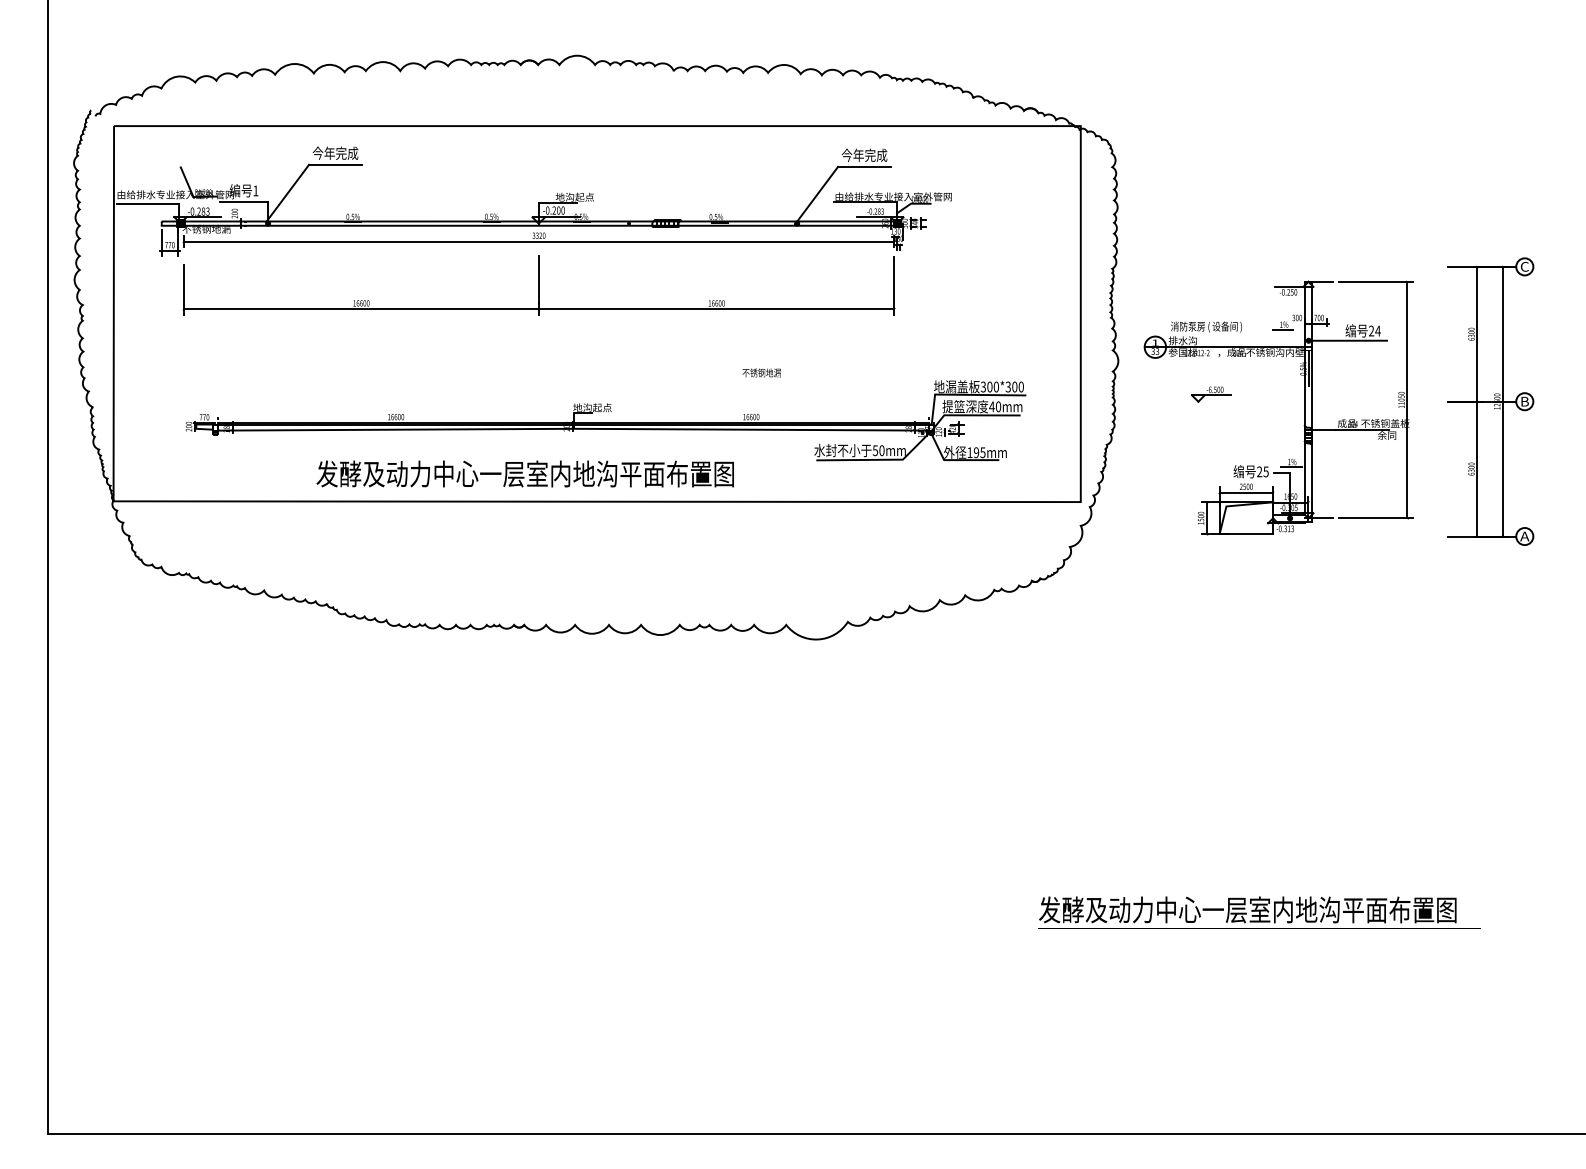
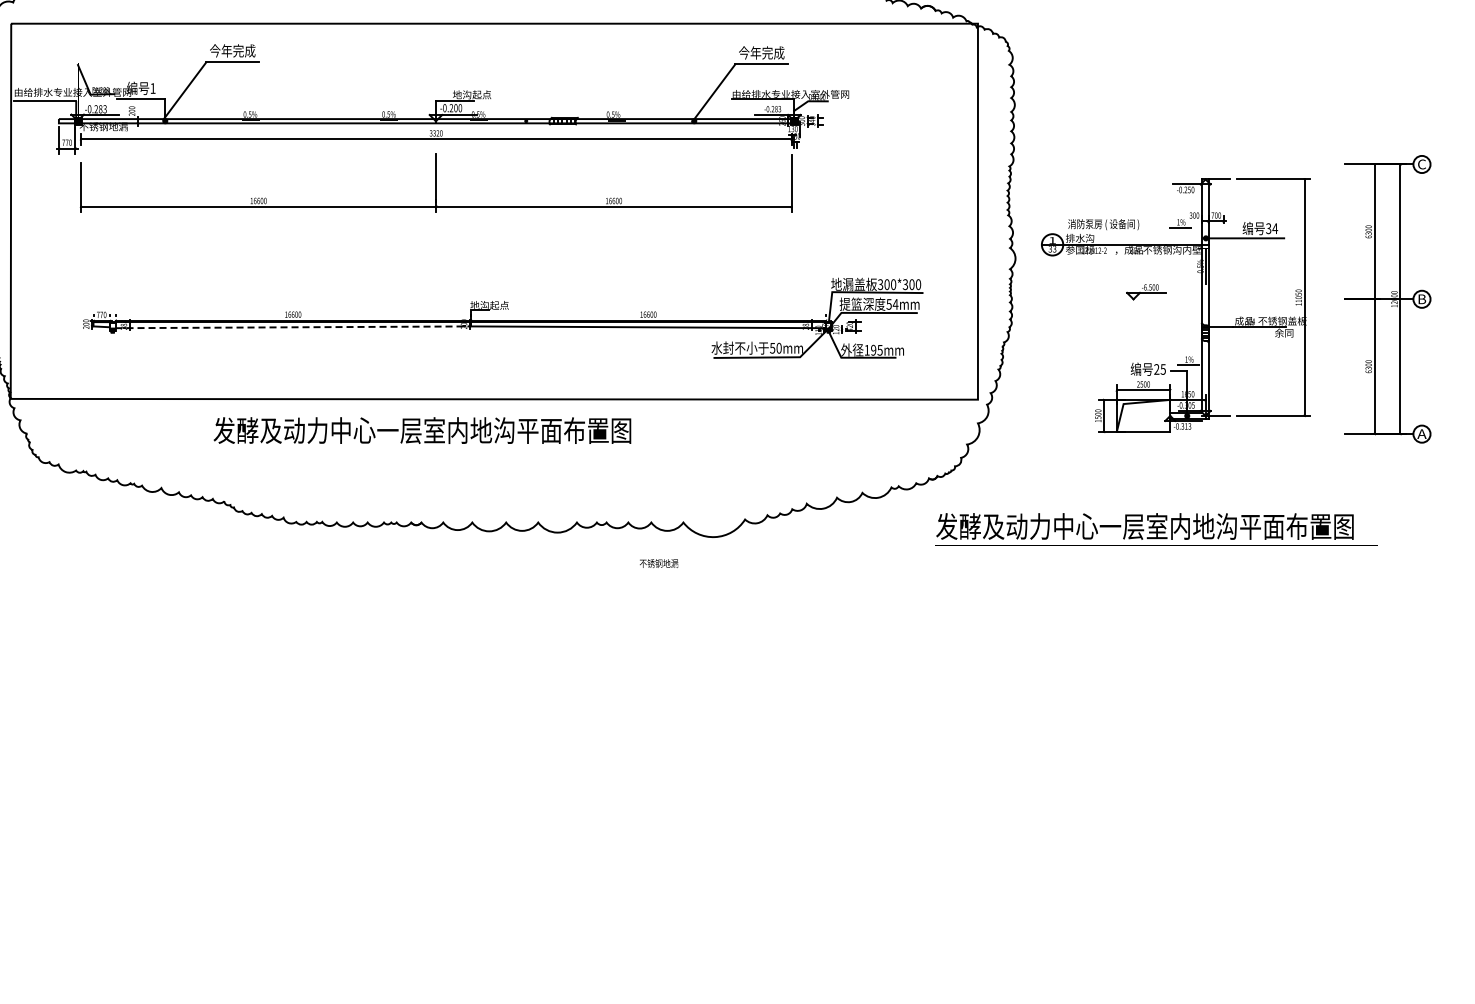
text: (1371, 331) -> (1268, 229), 24 -> 34
text: (761, 372) -> (658, 563), moved
part: (1210, 394) -> (1145, 292), moved
text: (995, 406) -> (892, 304), 40mm -> 54mm
line: (395, 429) -> (292, 327), solid -> dashed
text: (524, 473) -> (421, 430), moved
text: (1259, 912) -> (1156, 529), moved

